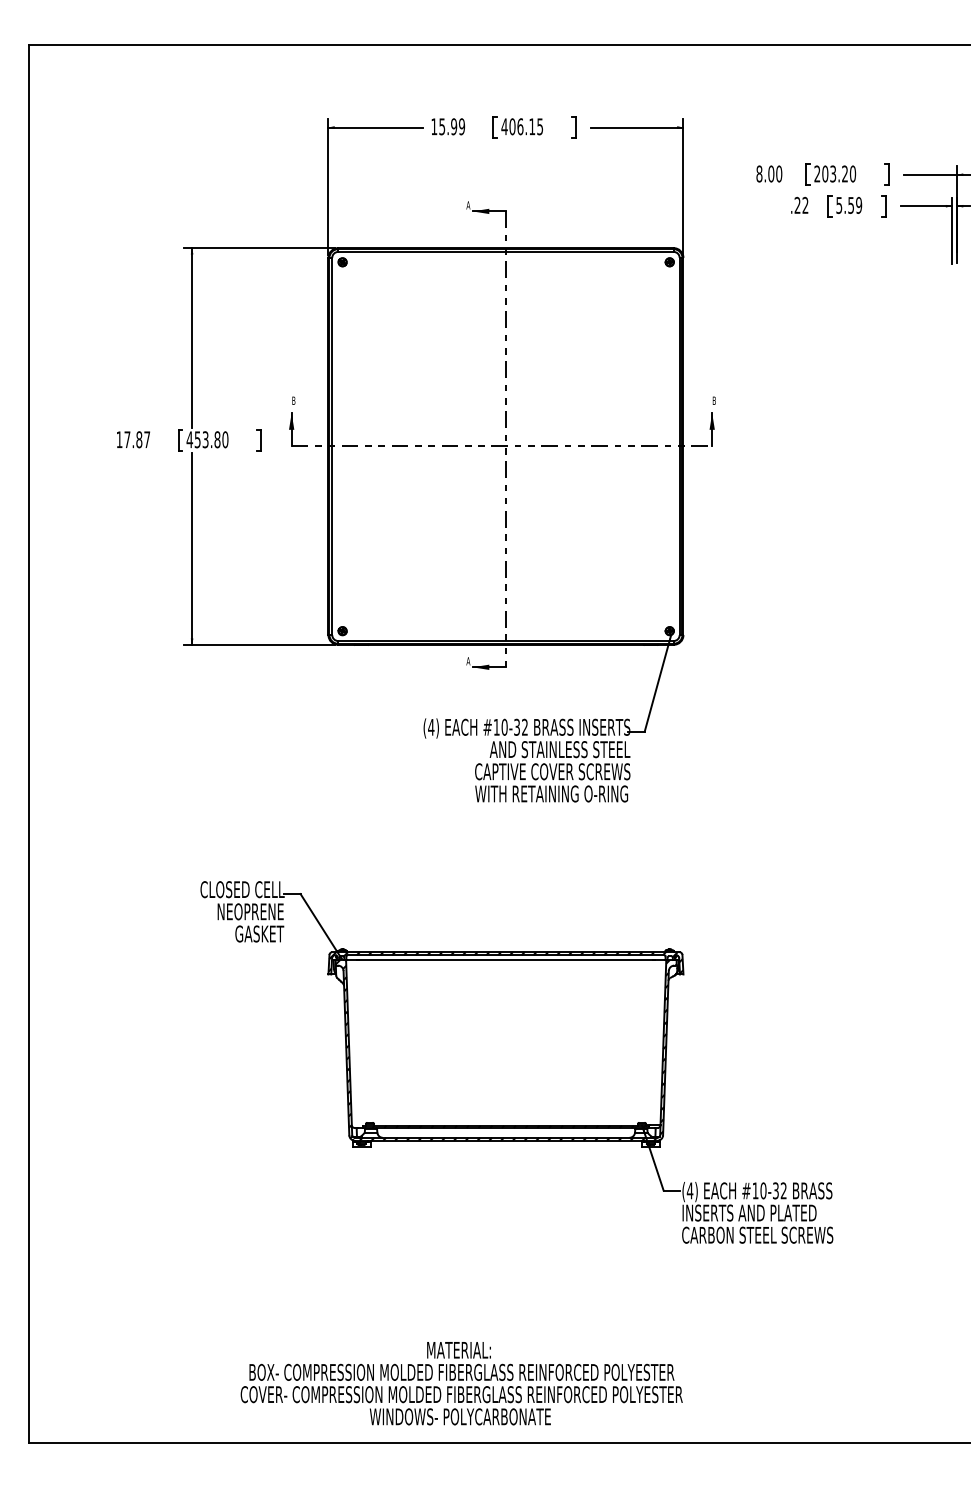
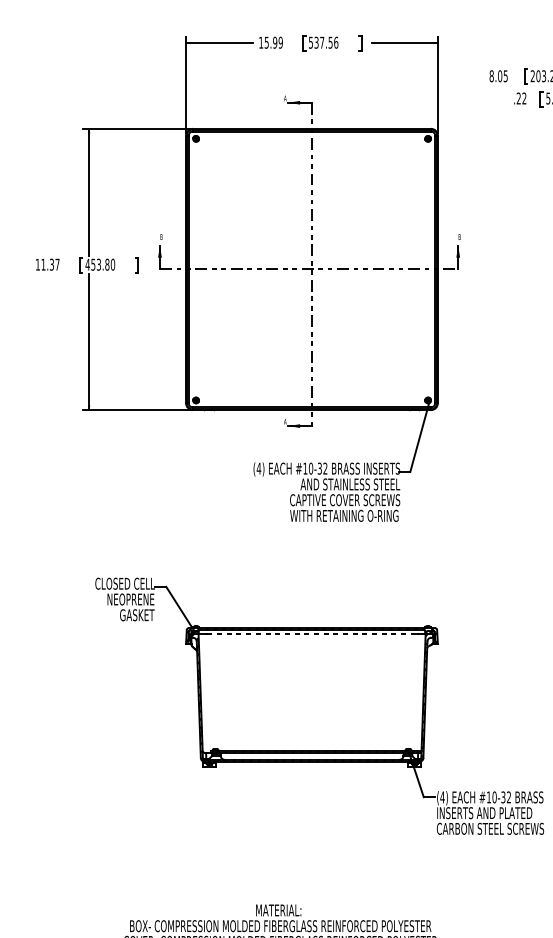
text: (522, 126) -> (323, 42), 406.15 -> 537.56
text: (779, 173) -> (505, 75), 8.00 -> 8.05
text: (133, 439) -> (47, 264), 17.87 -> 11.37
line: (506, 960) -> (312, 634), solid -> dashed

